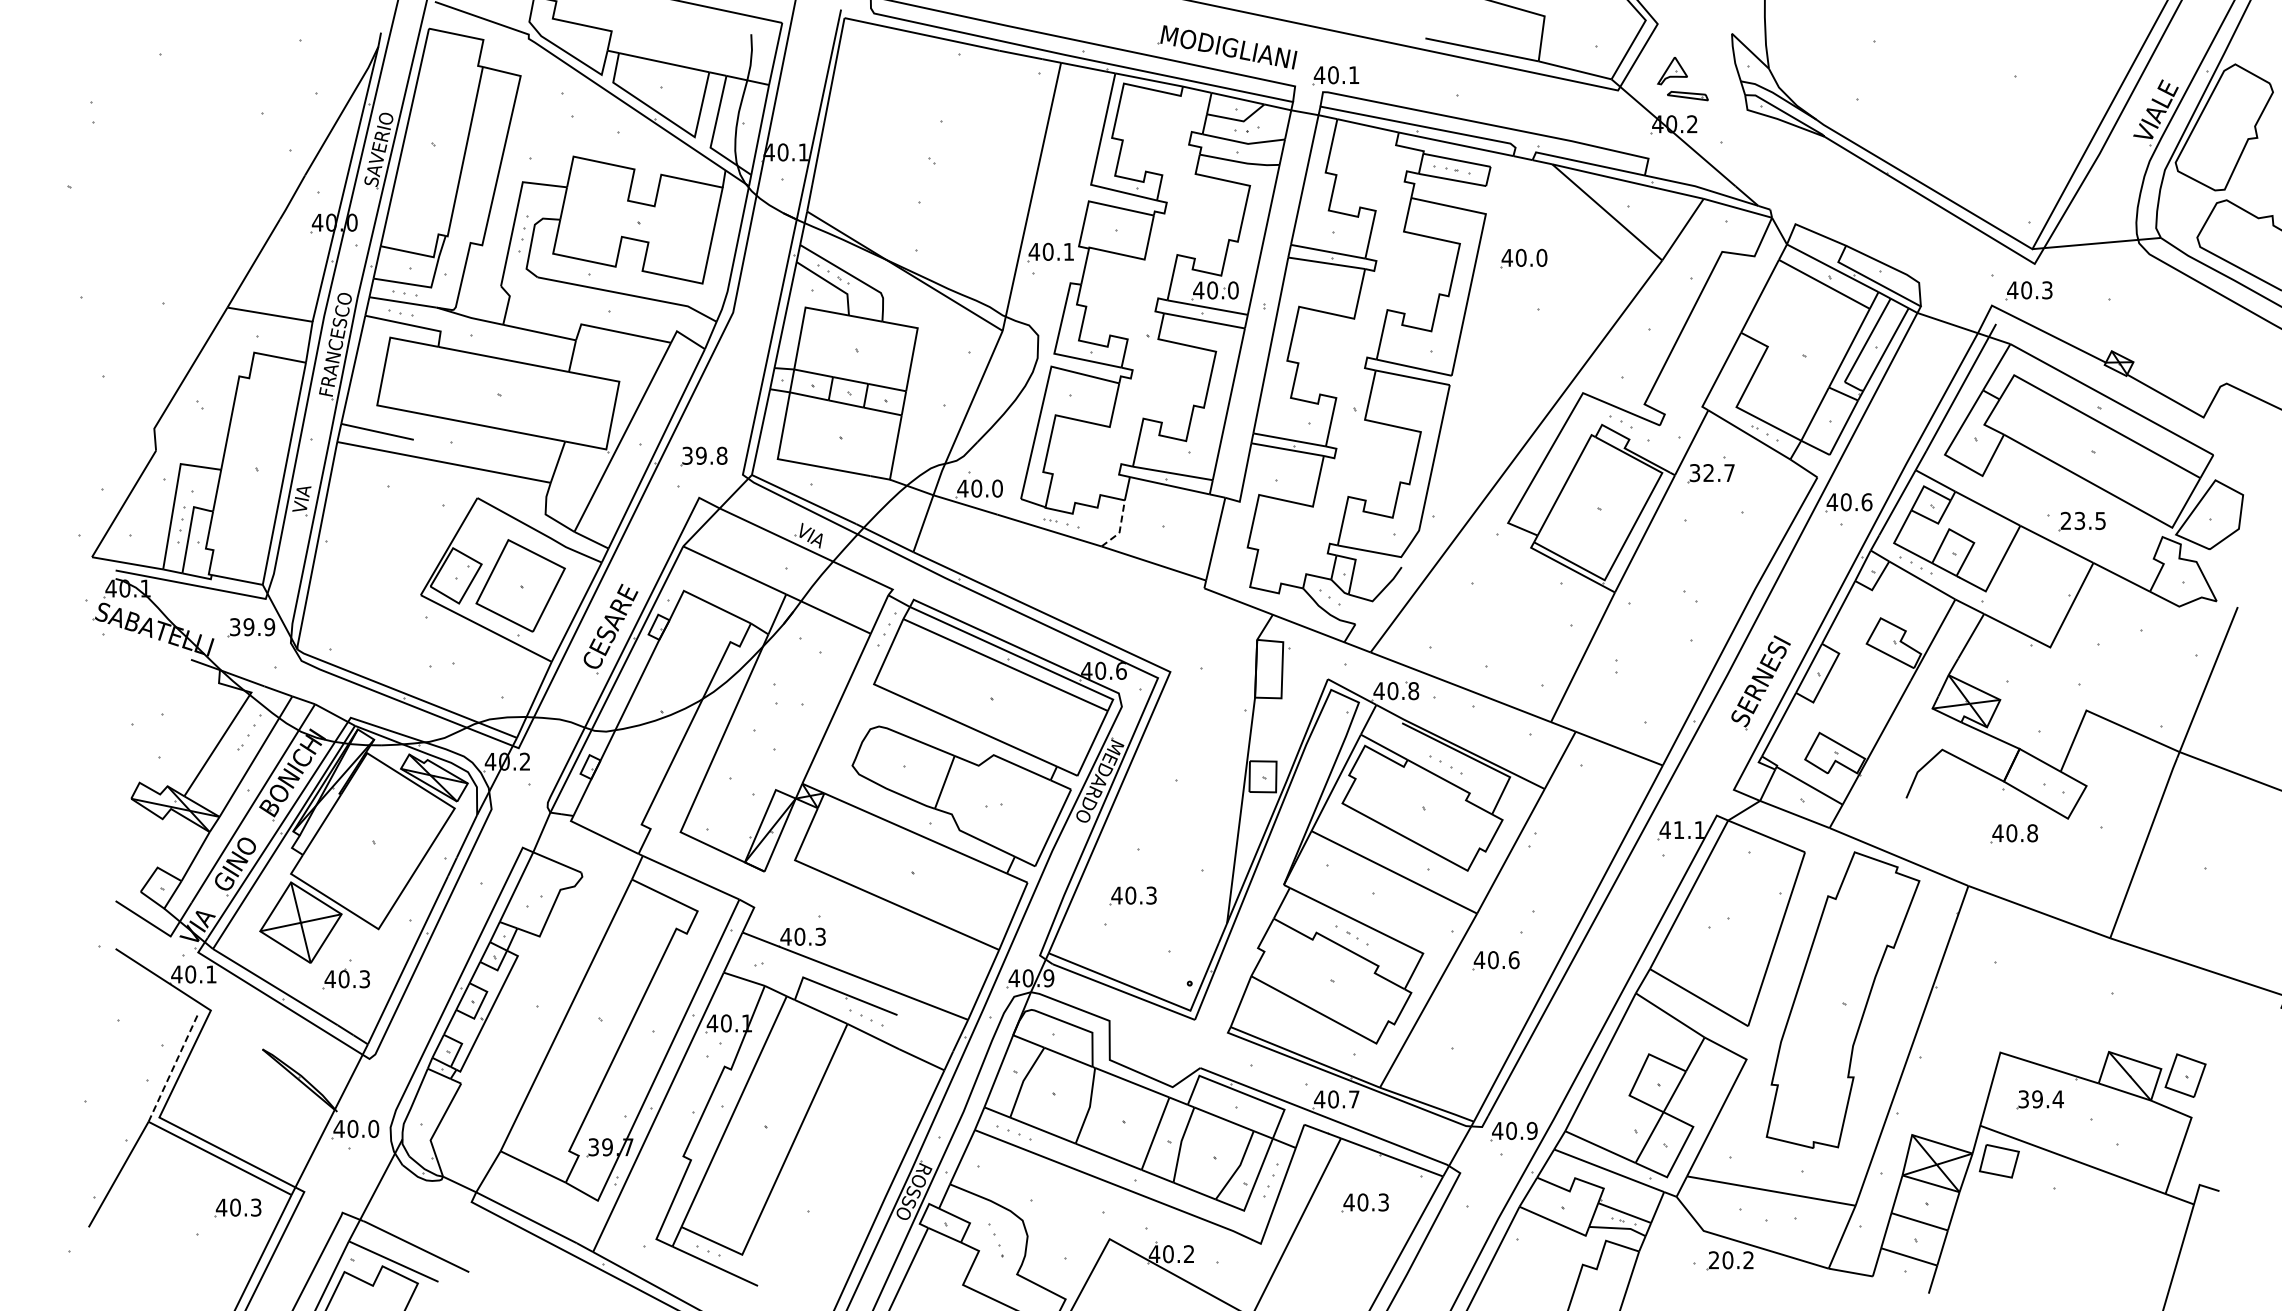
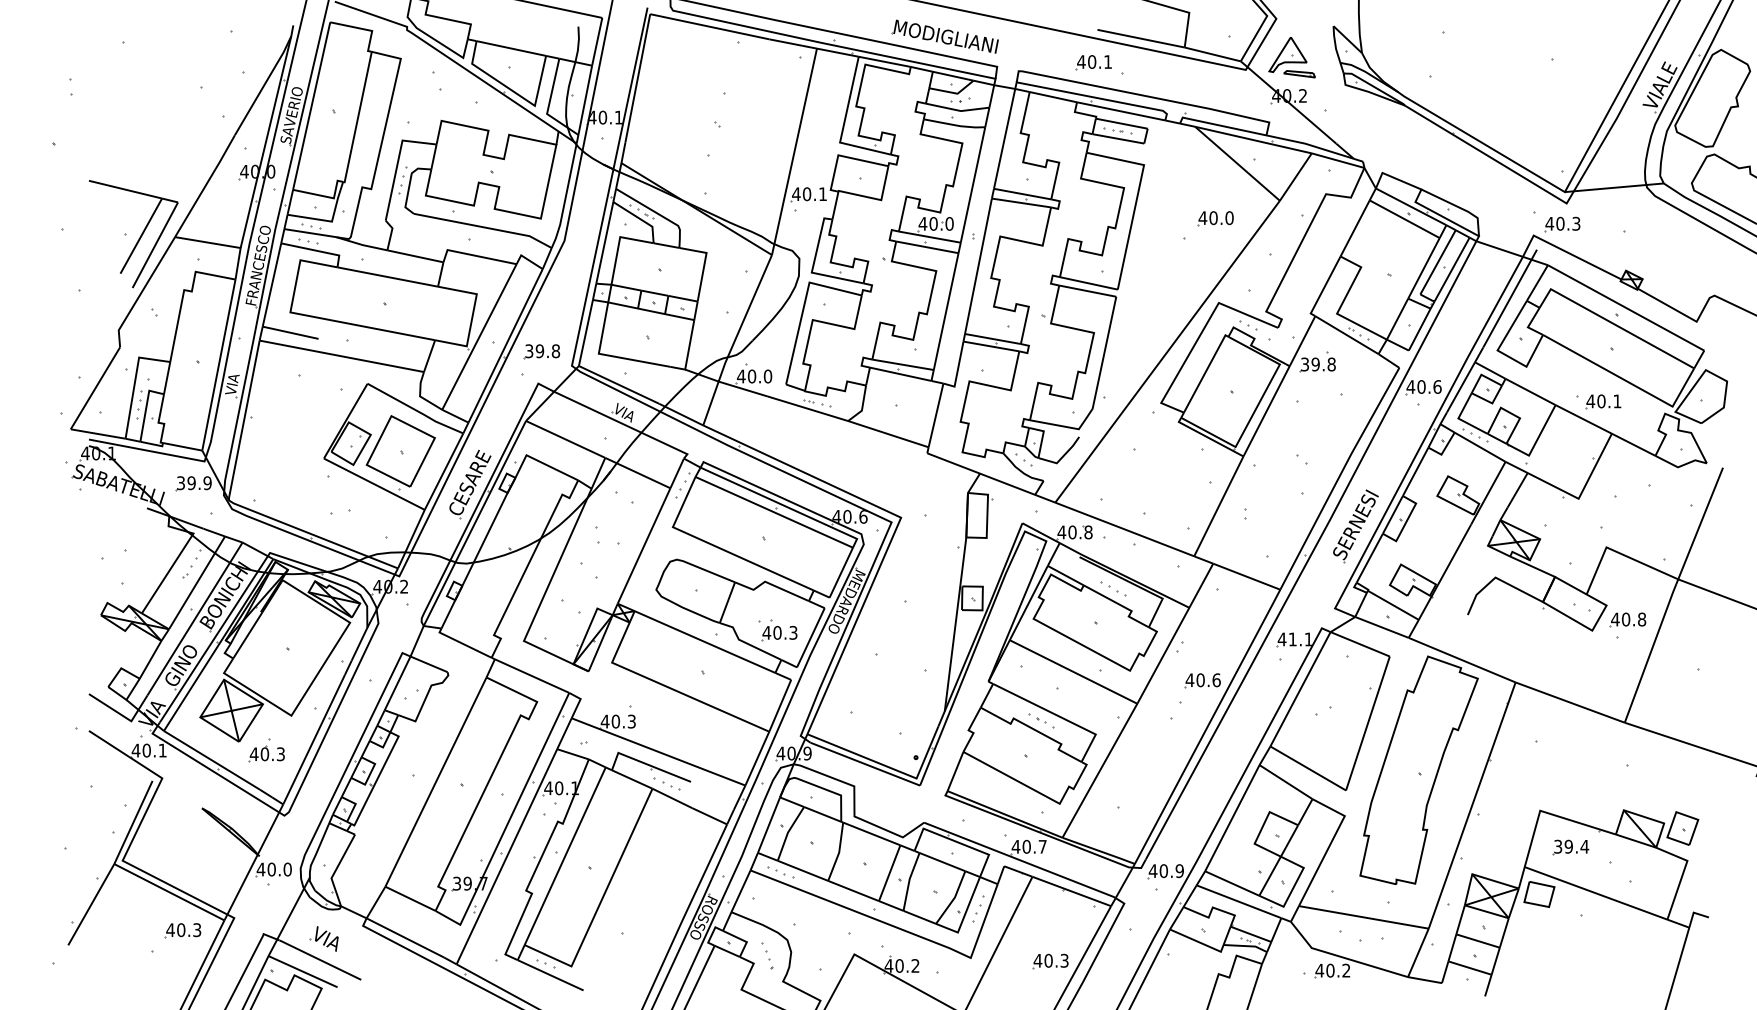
part: (1672, 70) -> (1287, 54), size x1.67
part: (1335, 75) -> (1093, 62), moved
part: (1523, 258) -> (1215, 218), moved
part: (181, 307) -> (139, 237), added
text: (1718, 473) -> (1323, 364), 32.7 -> 39.8
text: (2082, 520) -> (1603, 401), 23.5 -> 40.1
line: (1120, 528) -> (862, 407), dashed -> solid
part: (2013, 833) -> (1627, 619), moved
part: (1132, 895) -> (778, 632), moved
part: (1495, 960) -> (1202, 680), moved
line: (173, 1067) -> (133, 822), dashed -> solid
part: (1364, 1202) -> (1049, 960), moved
part: (420, 1218) -> (323, 938), added
text: (1713, 1260) -> (1319, 970), 20.2 -> 40.2

